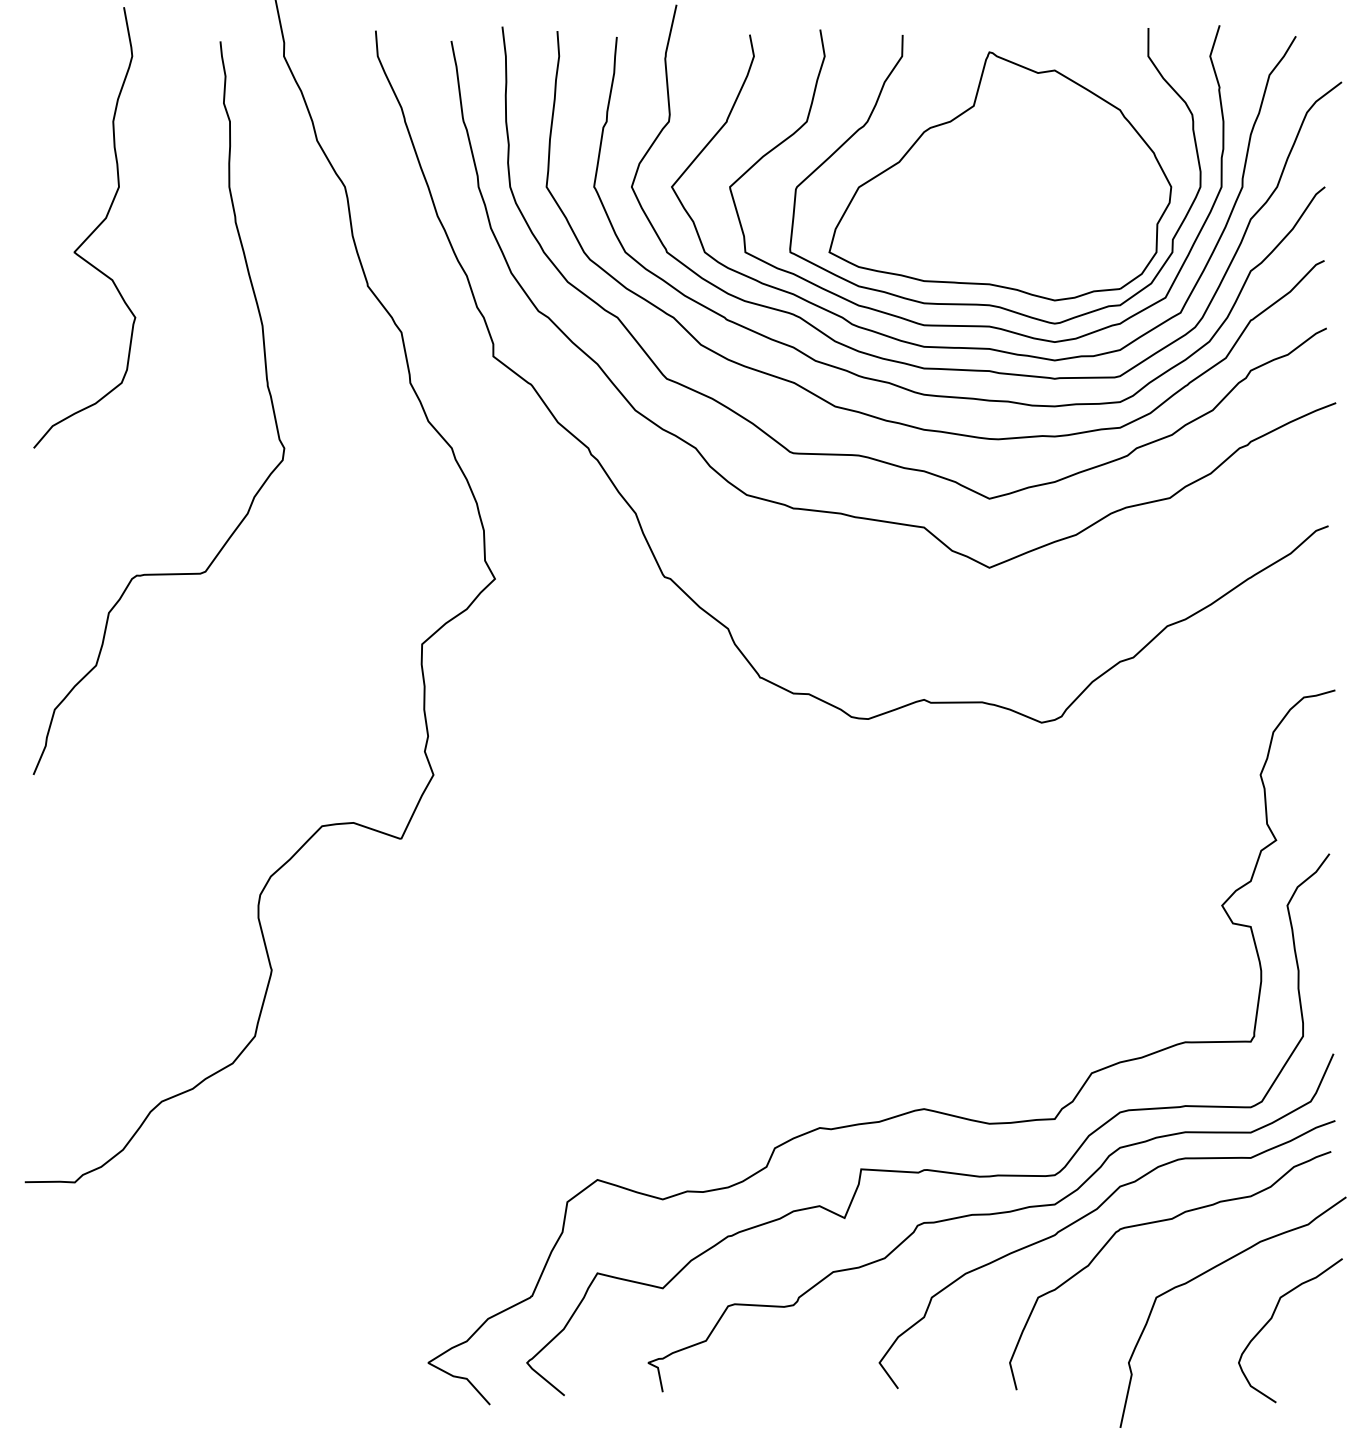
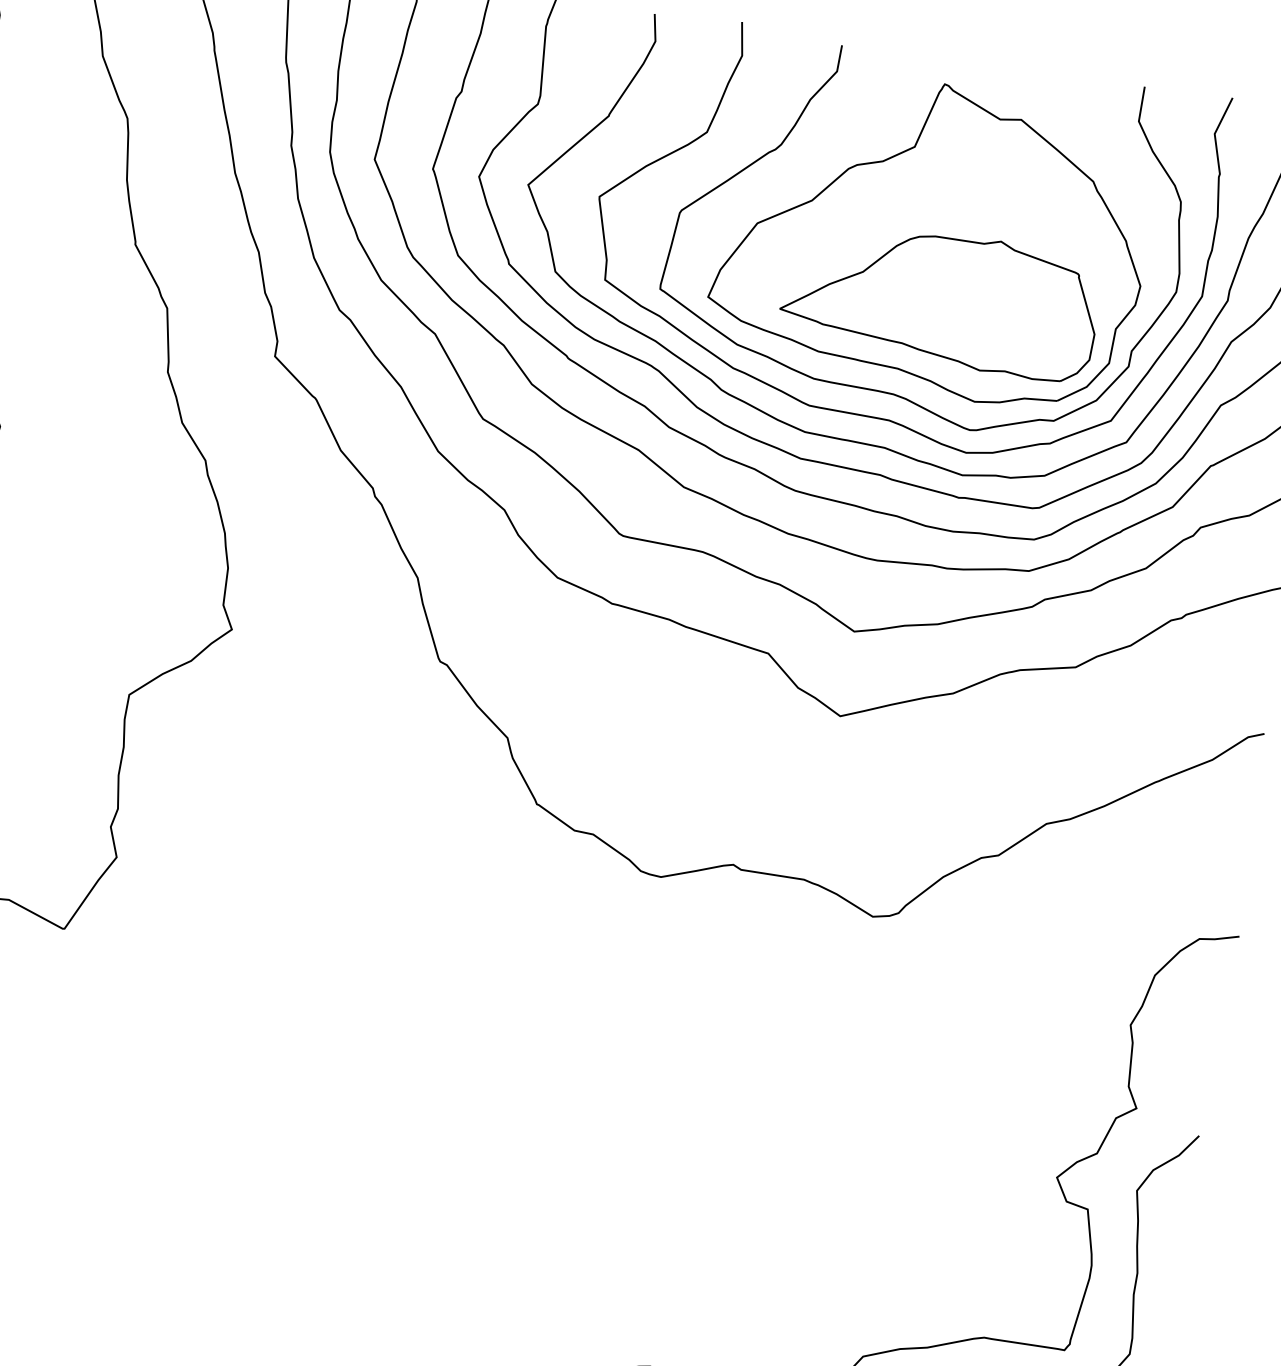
part: (1014, 222) -> (941, 297), added

